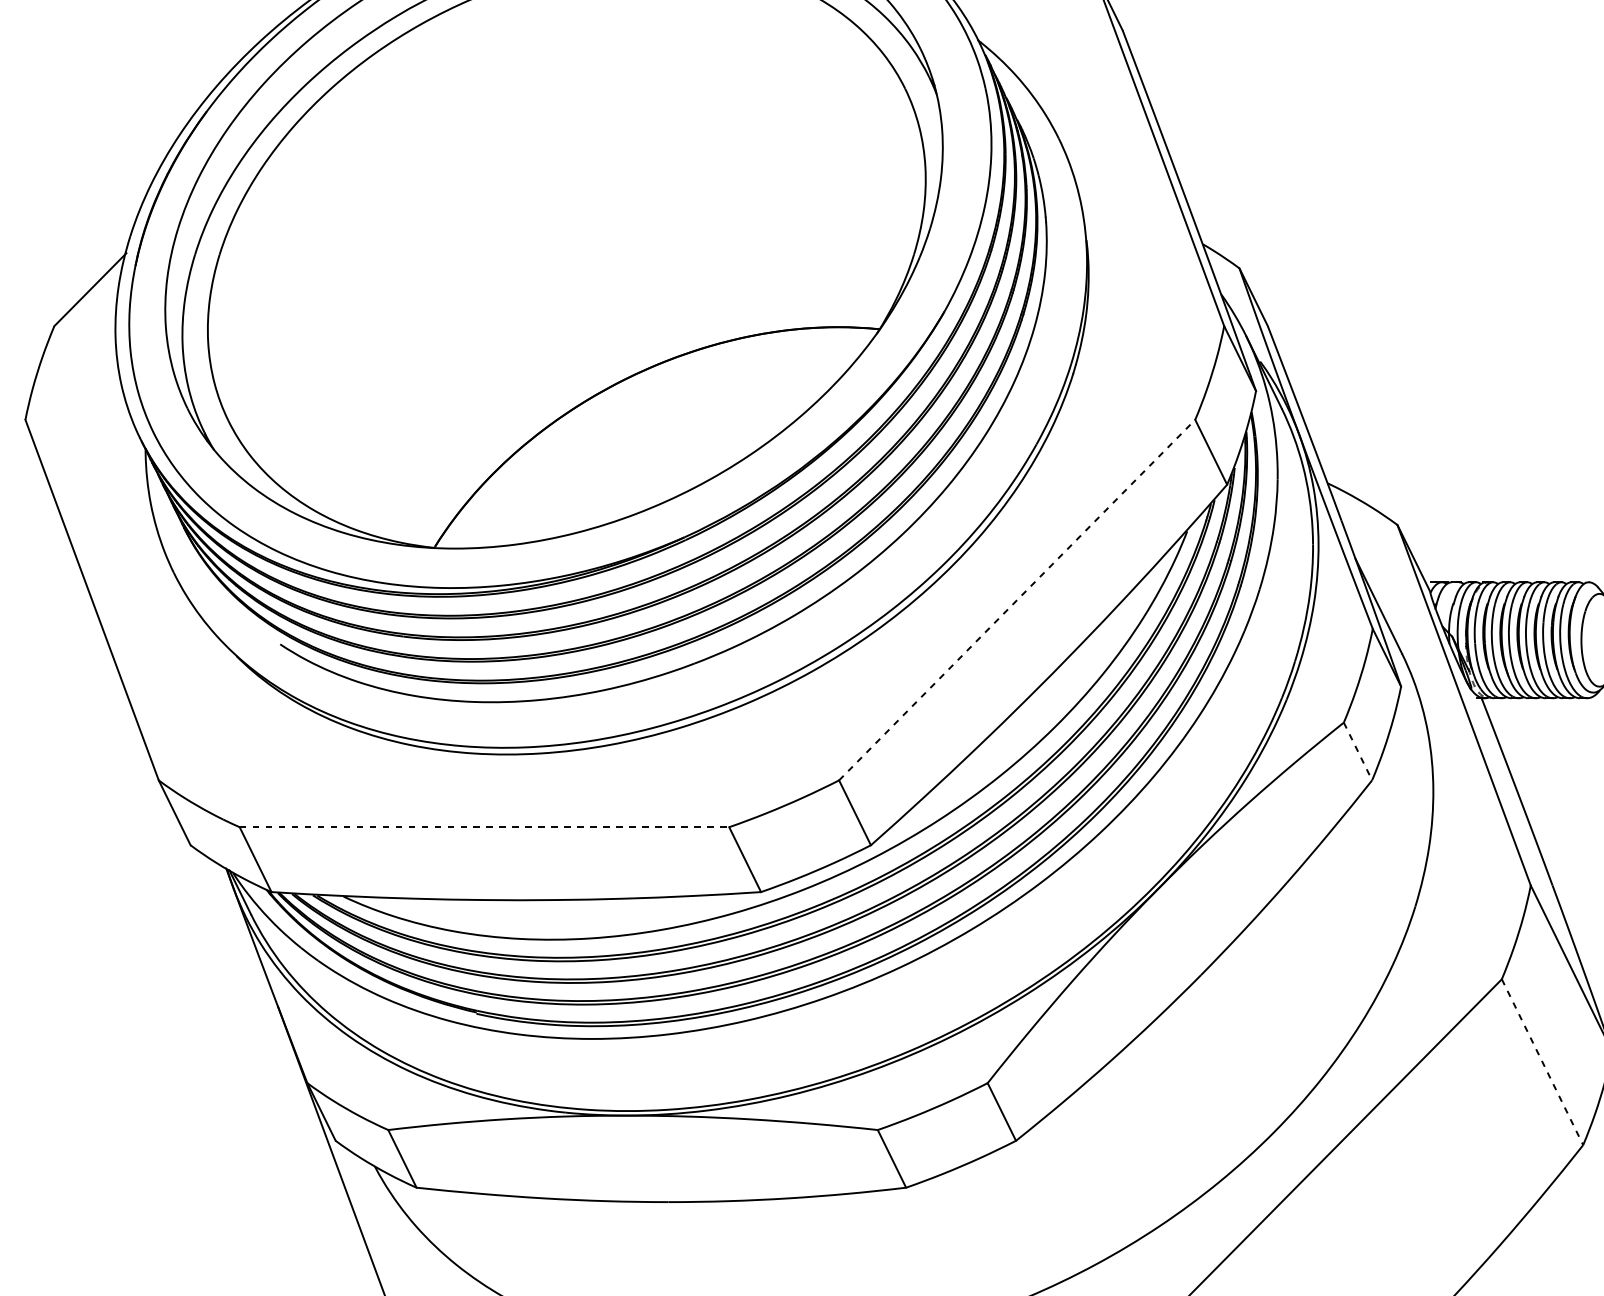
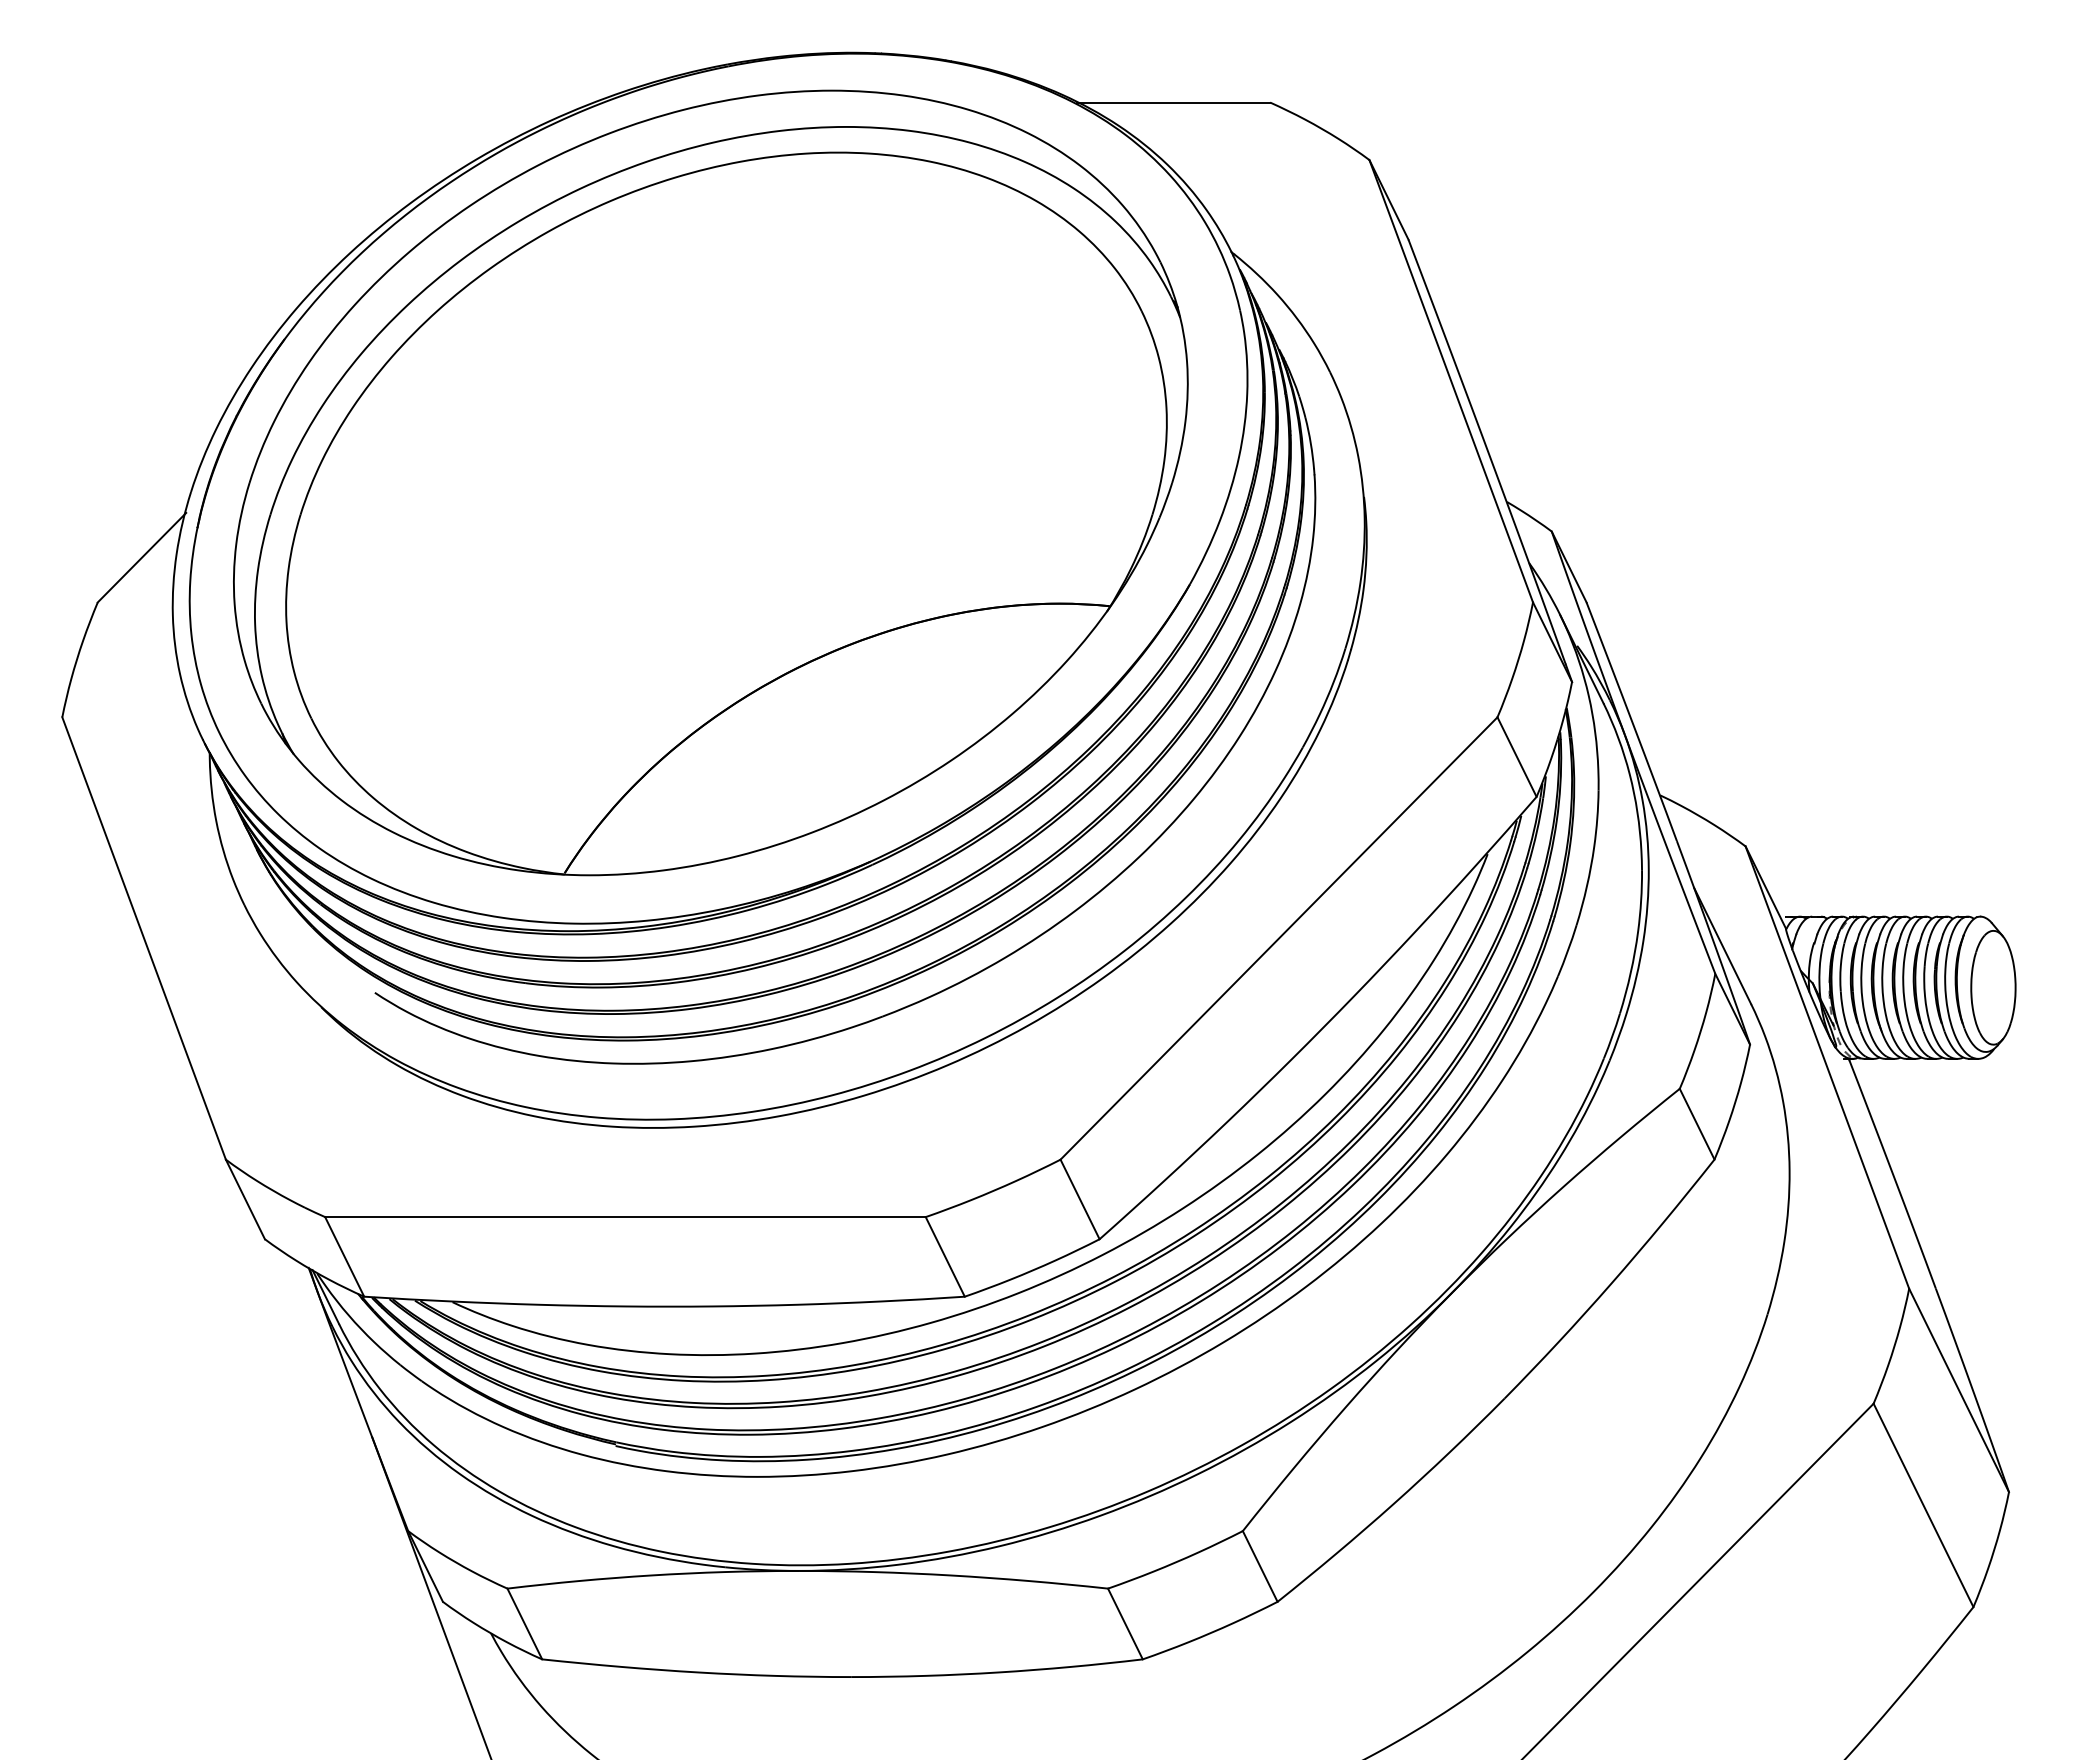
line: (1017, 600) -> (1279, 938), dashed -> solid
line: (1358, 751) -> (1697, 1124), dashed -> solid
line: (484, 827) -> (625, 1217), dashed -> solid
line: (1542, 1062) -> (1923, 1505), dashed -> solid

